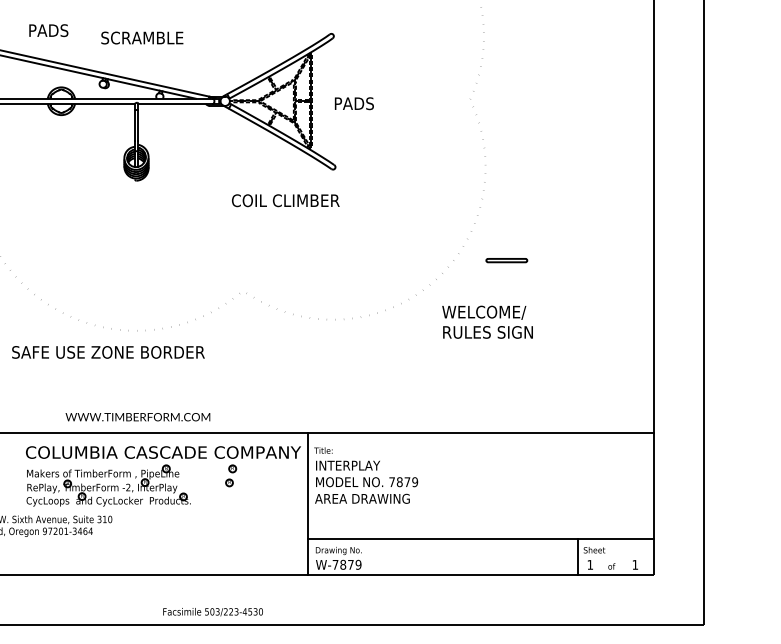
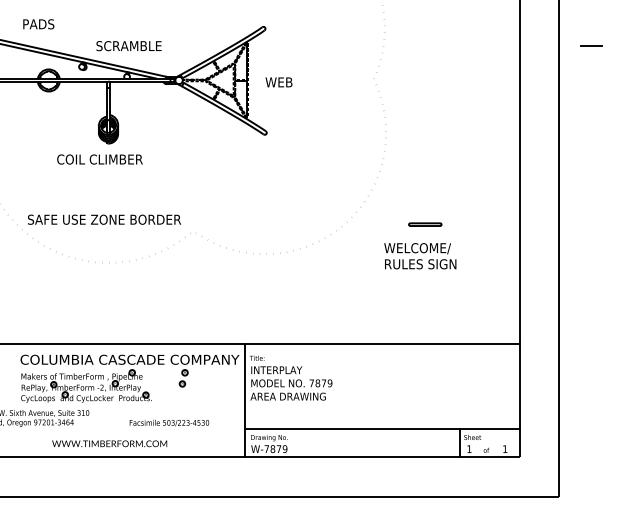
text: (142, 37) -> (129, 45), moved
line: (743, 57) -> (591, 45), added
text: (353, 103) -> (281, 82), PADS -> WEB
text: (285, 200) -> (99, 159), moved
part: (506, 260) -> (425, 224), moved
text: (487, 321) -> (420, 255), moved
text: (108, 352) -> (104, 219), moved
text: (137, 417) -> (109, 444), moved
text: (212, 612) -> (168, 423), moved

